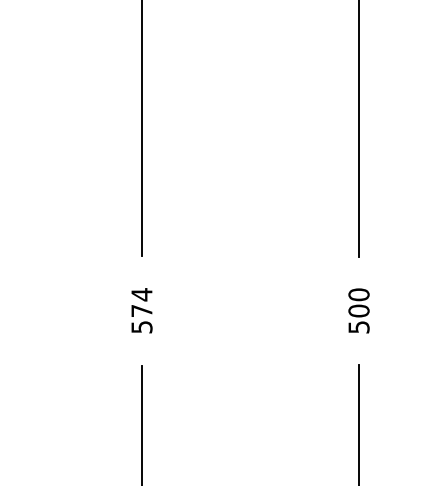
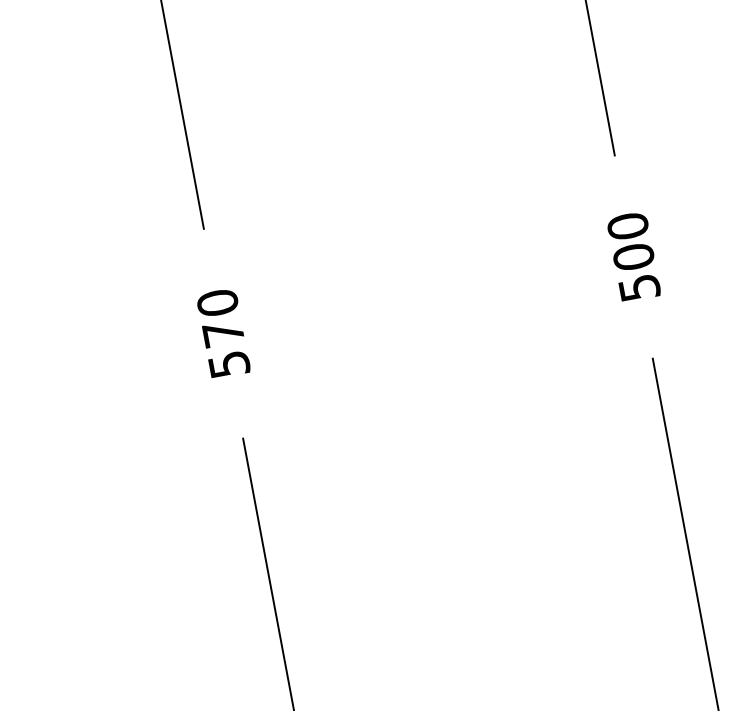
text: (141, 294) -> (216, 302), 574 -> 570

